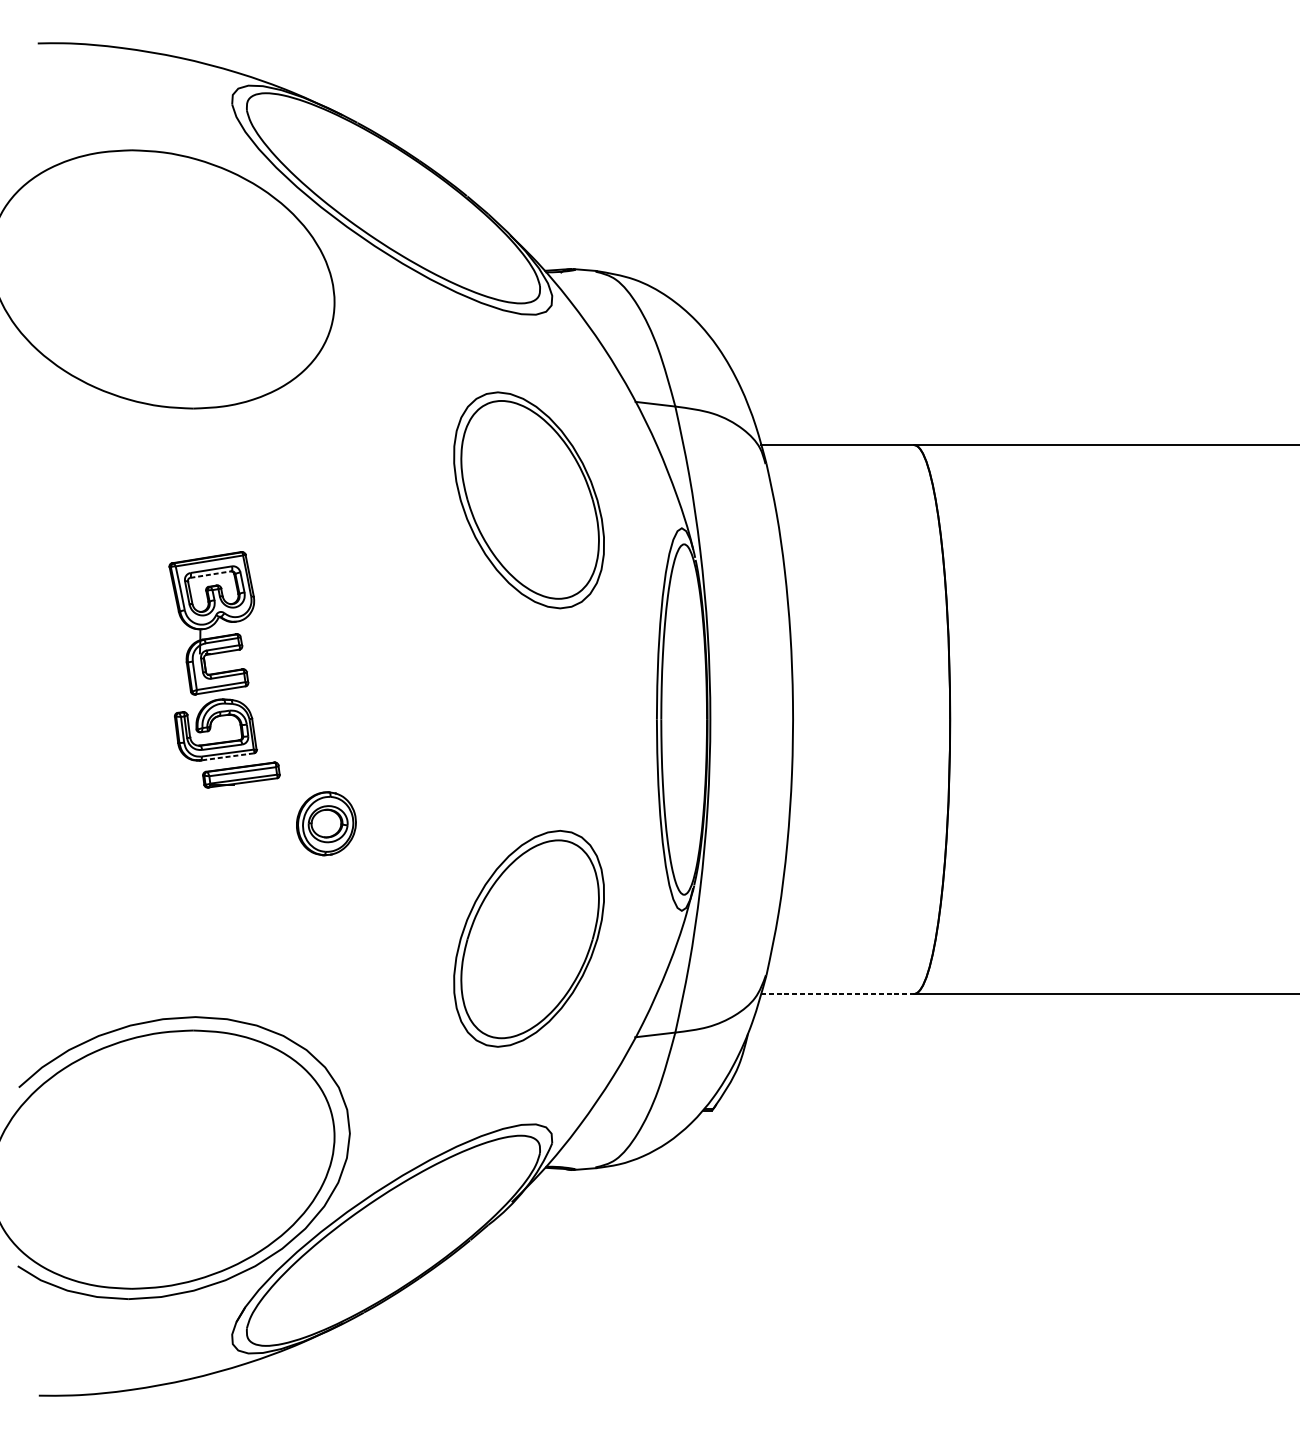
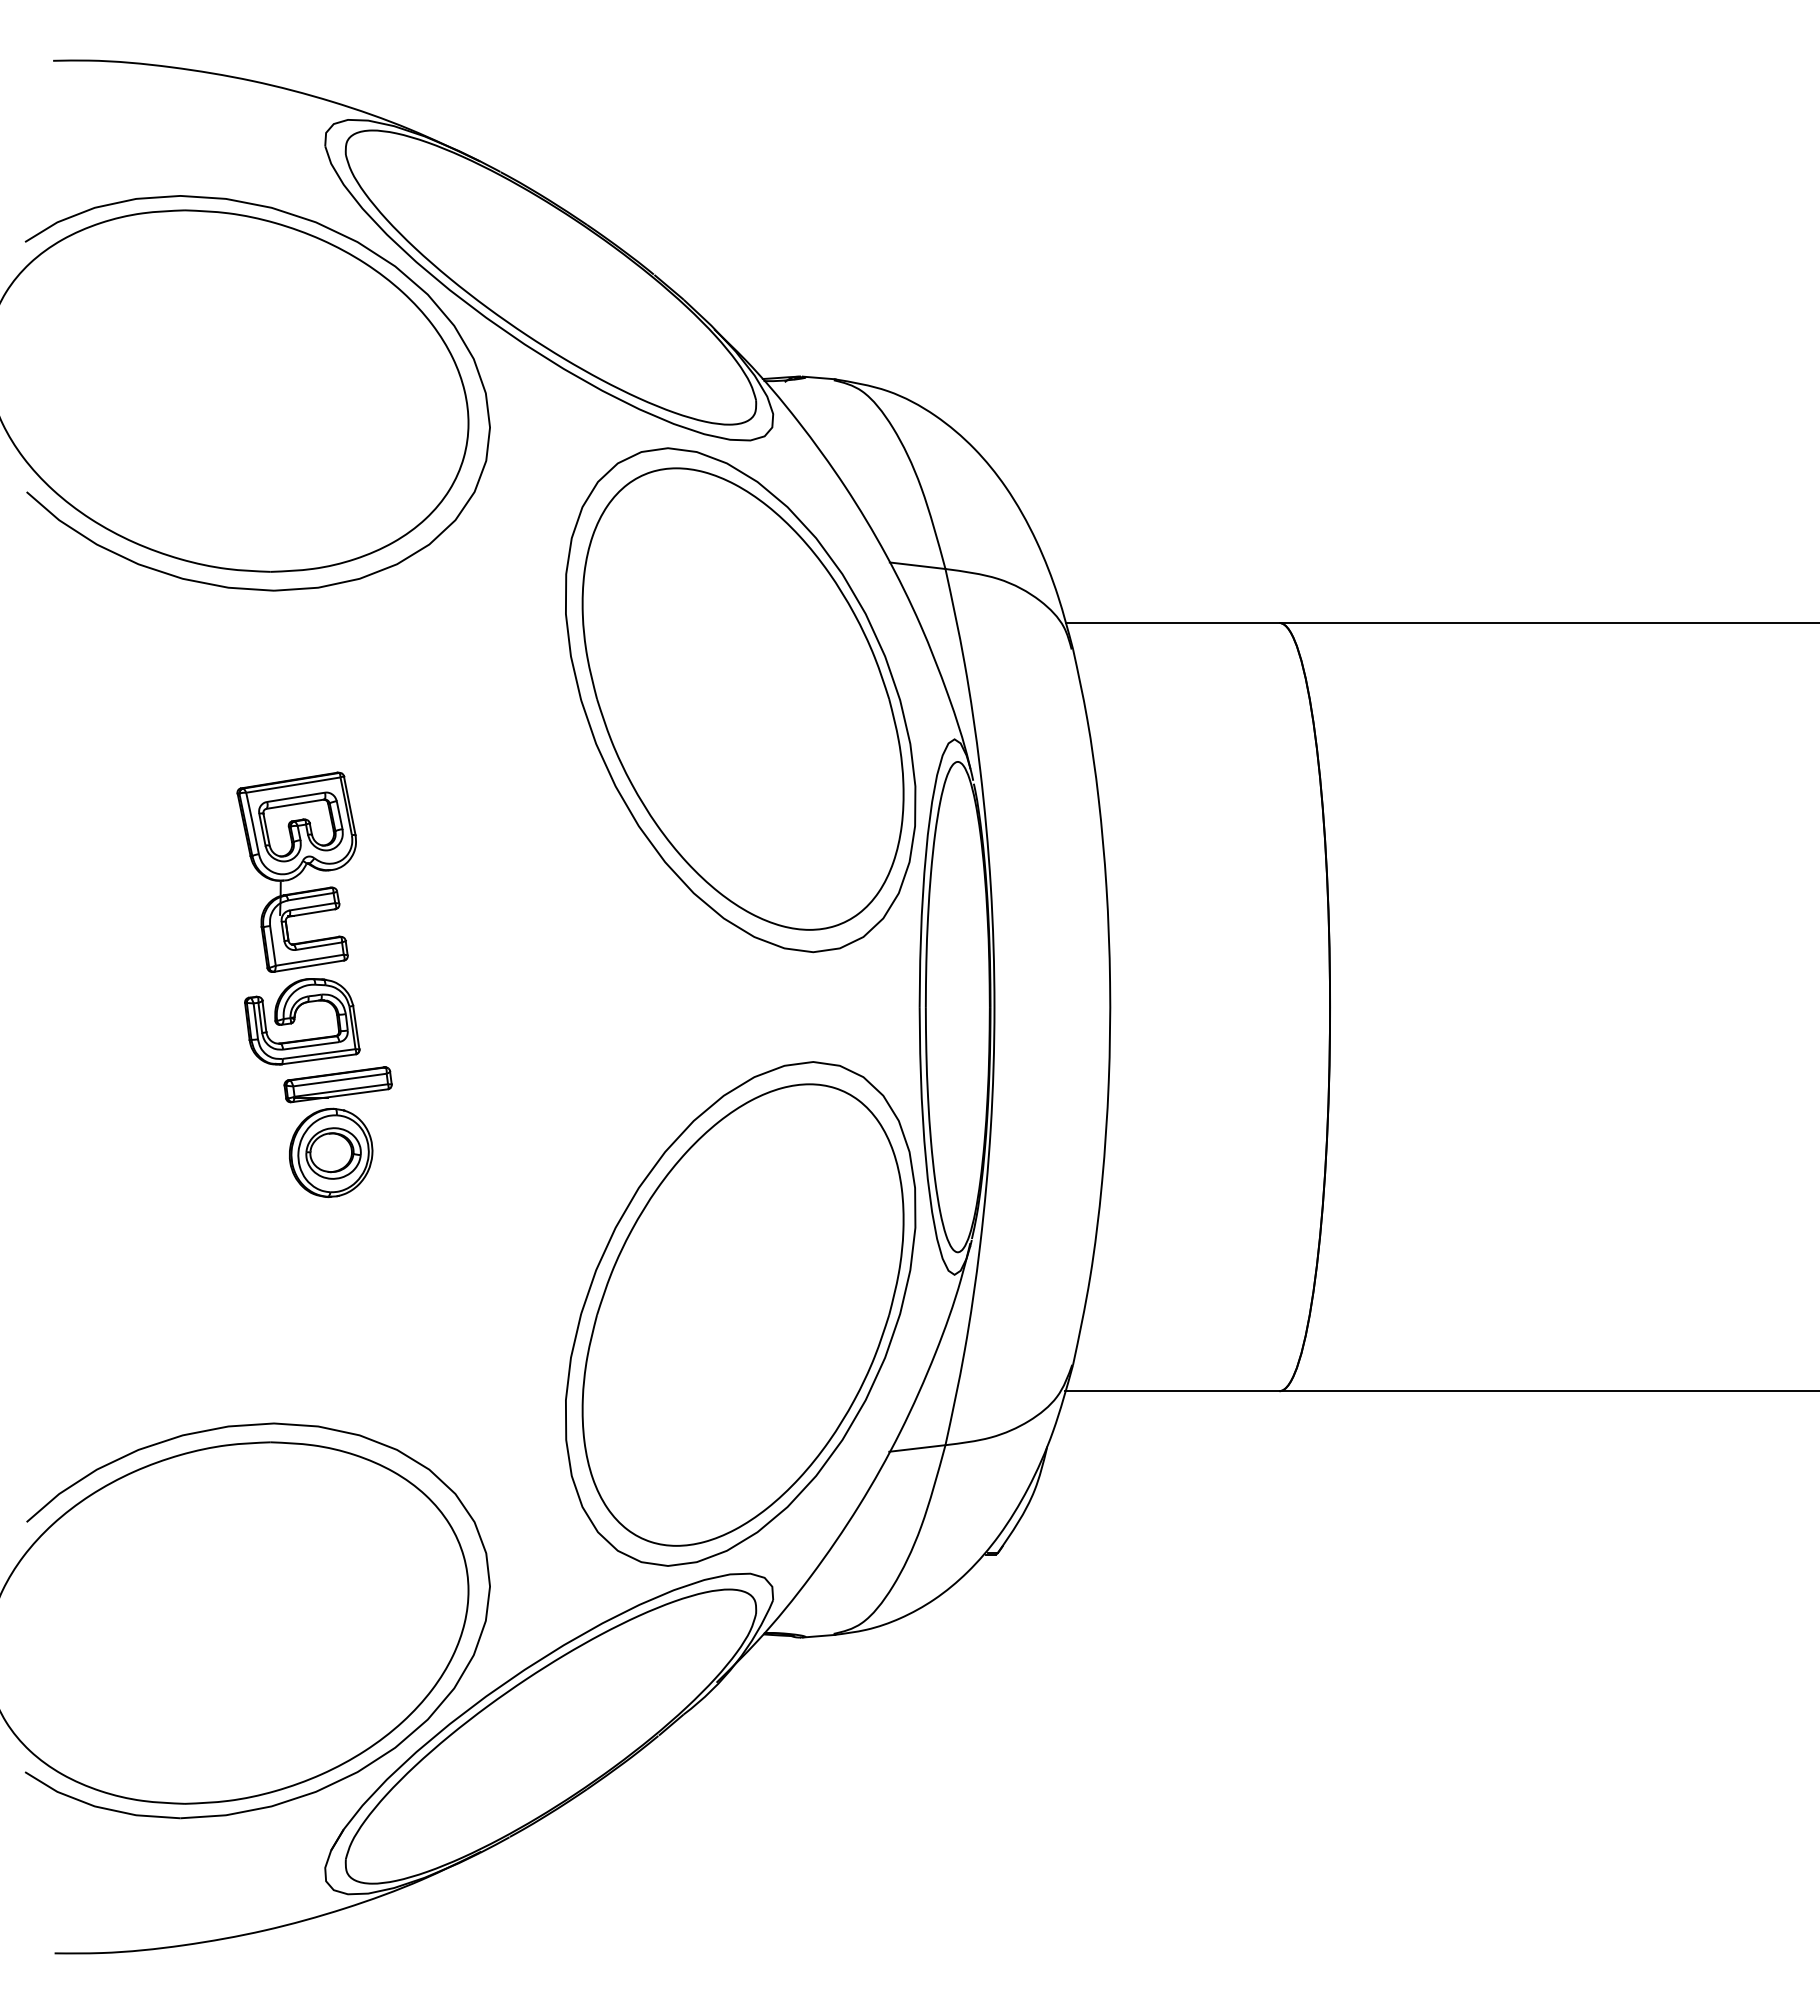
part: (240, 166) -> (336, 233), added
part: (528, 500) -> (740, 700), size x1.67
line: (210, 574) -> (295, 804), dashed -> solid
line: (227, 757) -> (318, 1059), dashed -> solid
part: (326, 823) -> (331, 1152), moved
part: (528, 938) -> (740, 1313), size x1.67
line: (837, 994) -> (1172, 1391), dashed -> solid

